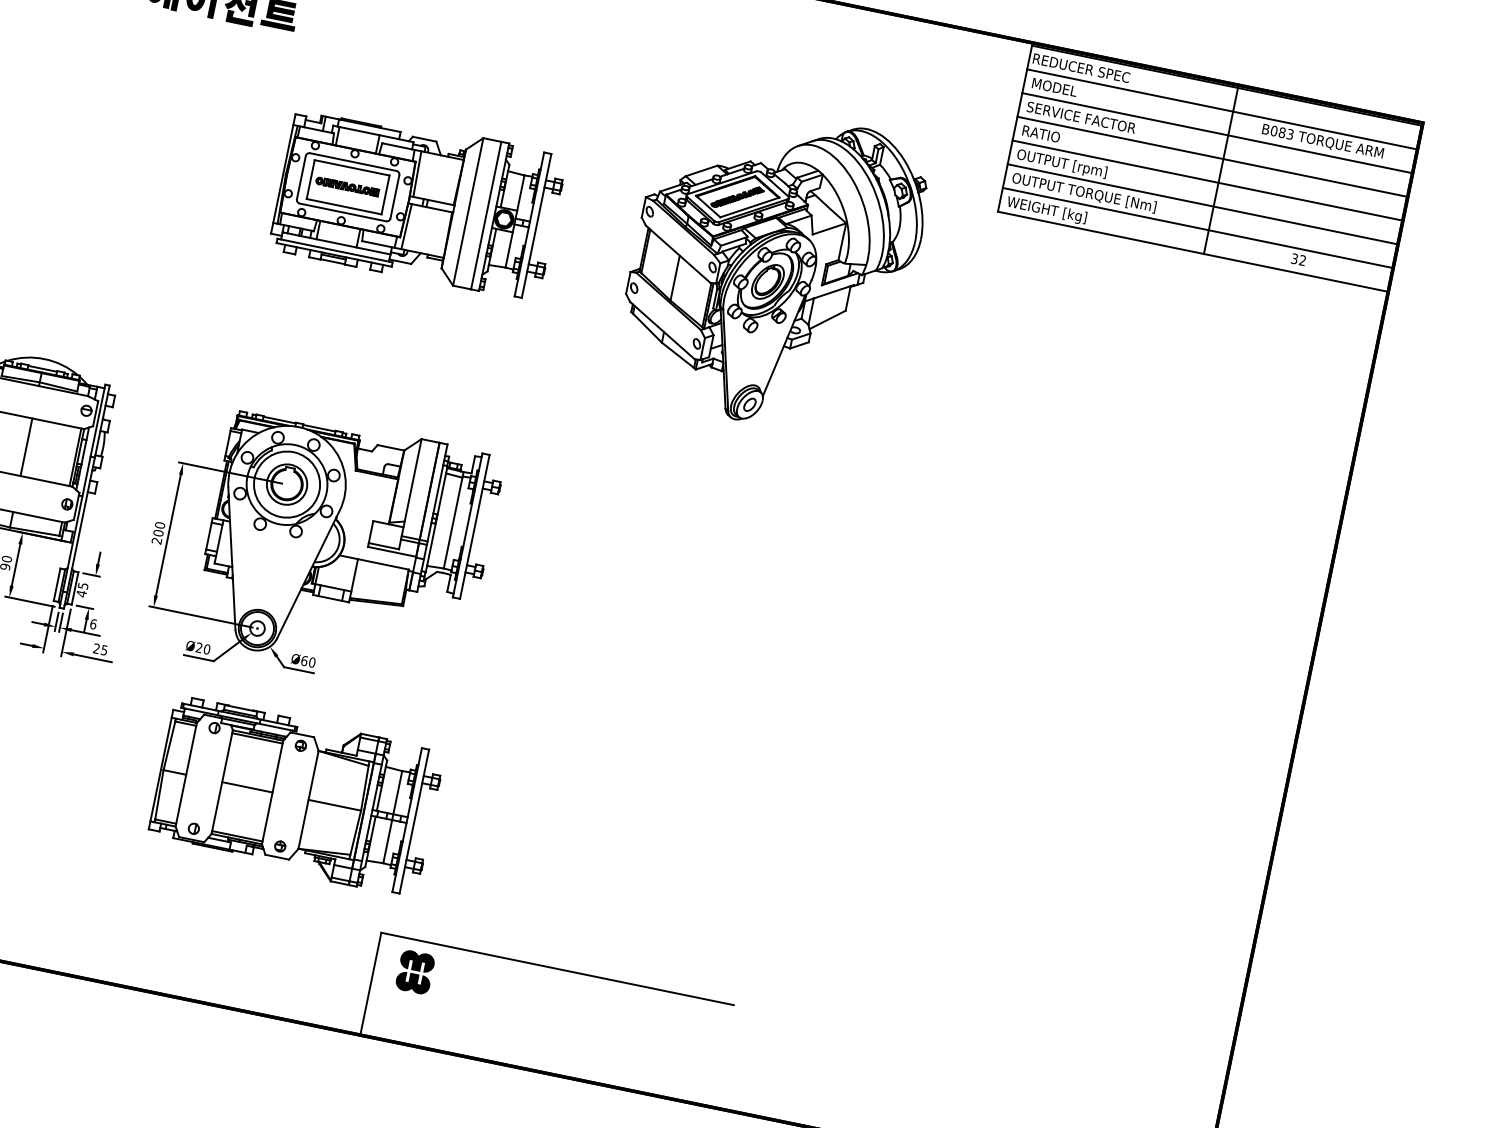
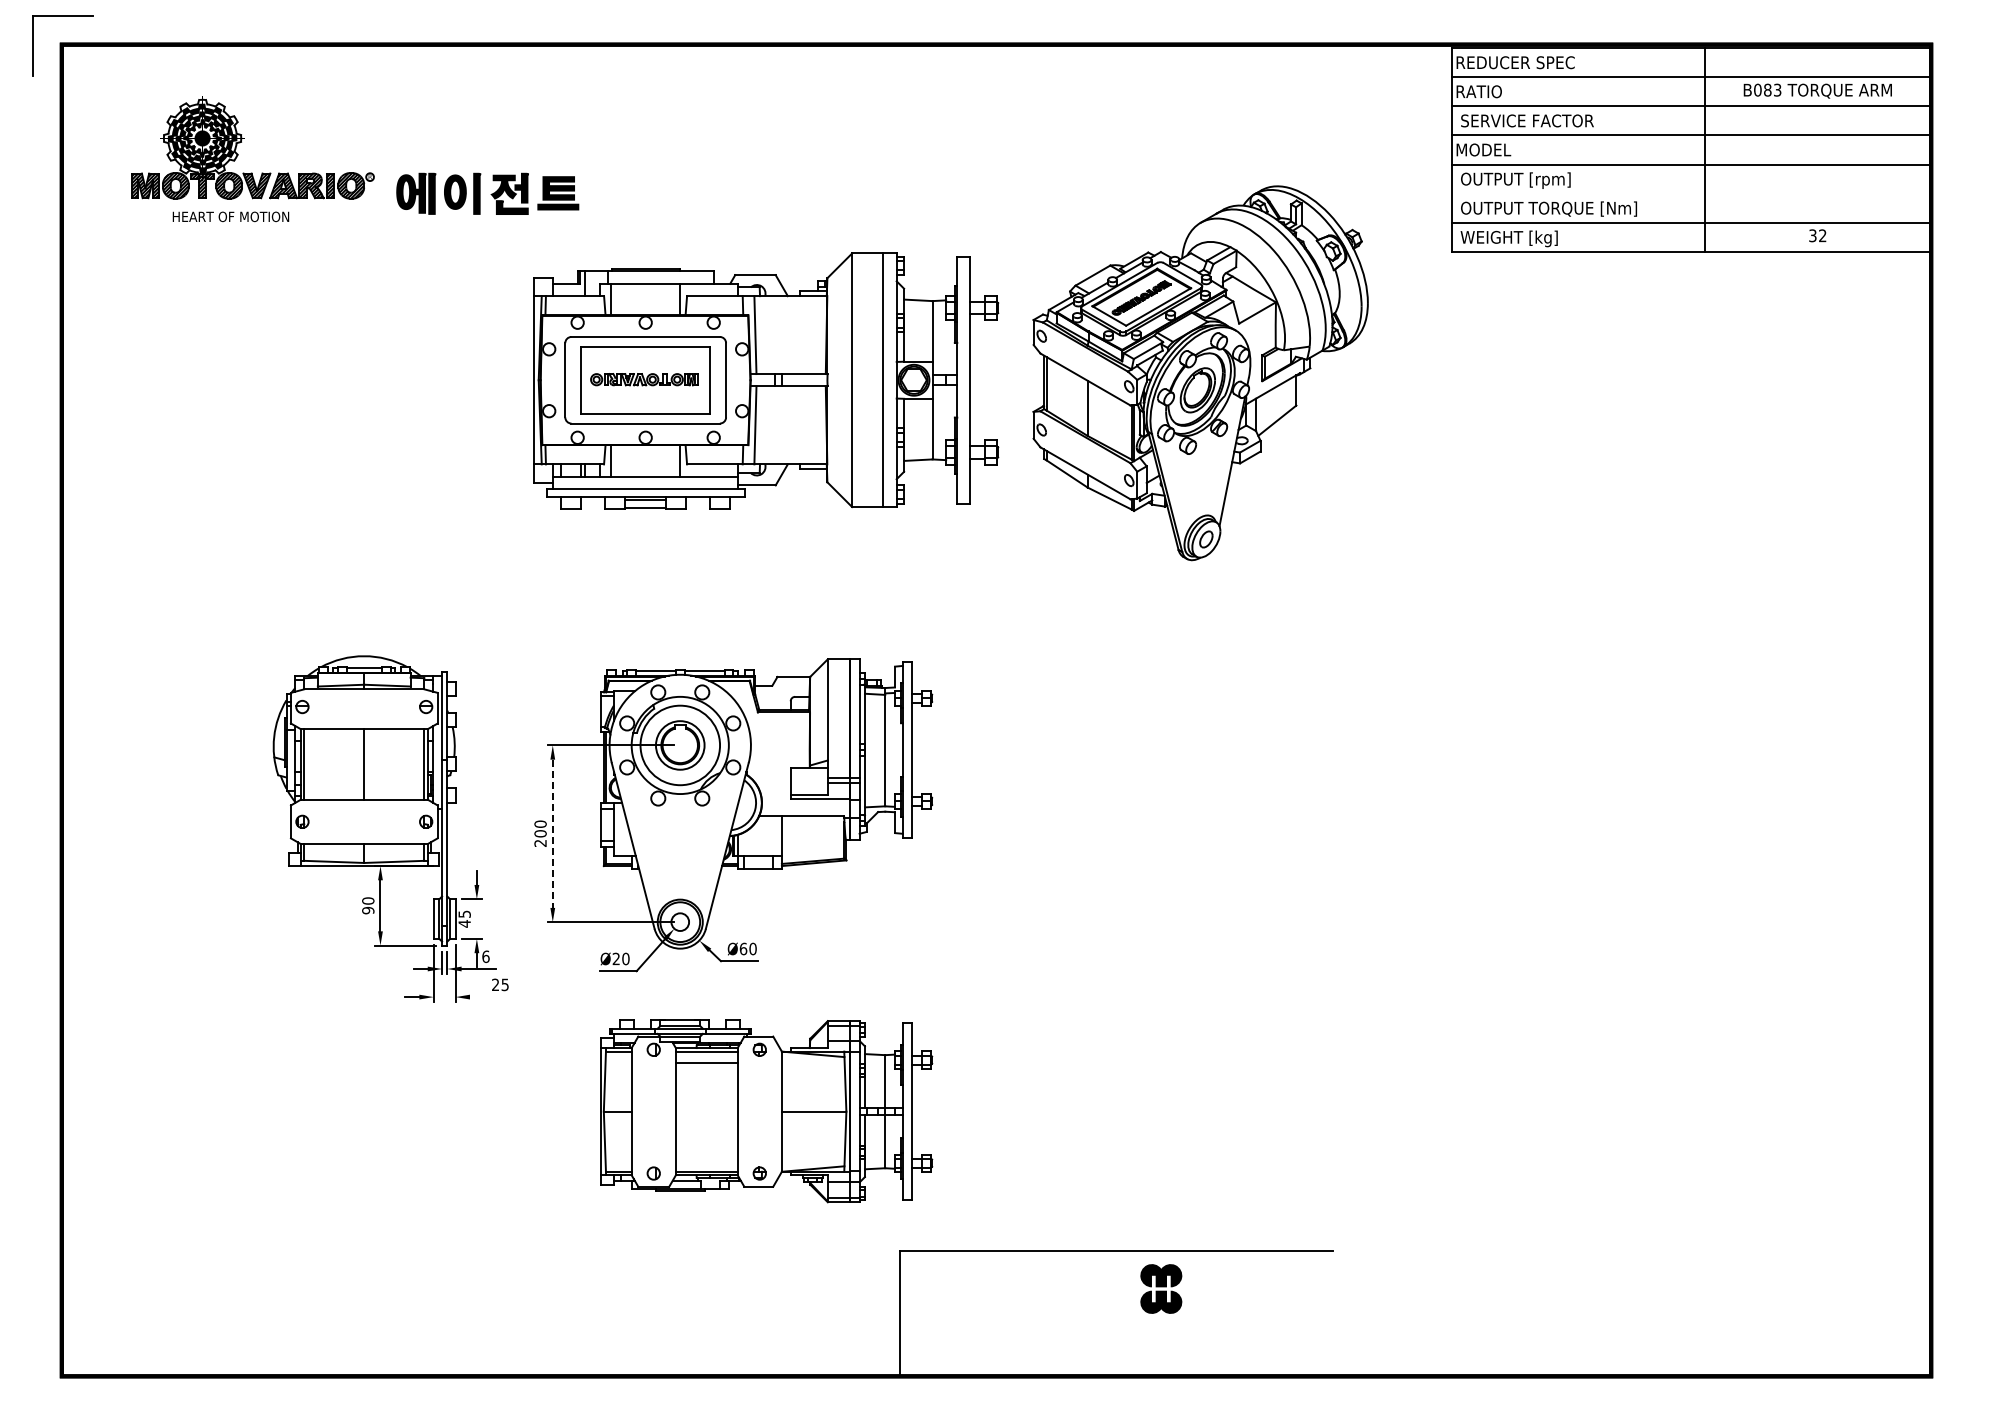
text: (1052, 86) -> (1486, 91), MODEL -> RATIO
text: (1040, 133) -> (1483, 149), RATIO -> MODEL
part: (418, 201) -> (766, 380), size x1.4
line: (1202, 204) -> (1691, 193), removed
line: (168, 535) -> (552, 834), solid -> dashed
line: (91, 658) -> (492, 997), removed
line: (247, 787) -> (706, 1062), moved
part: (415, 971) -> (1161, 1288), moved

